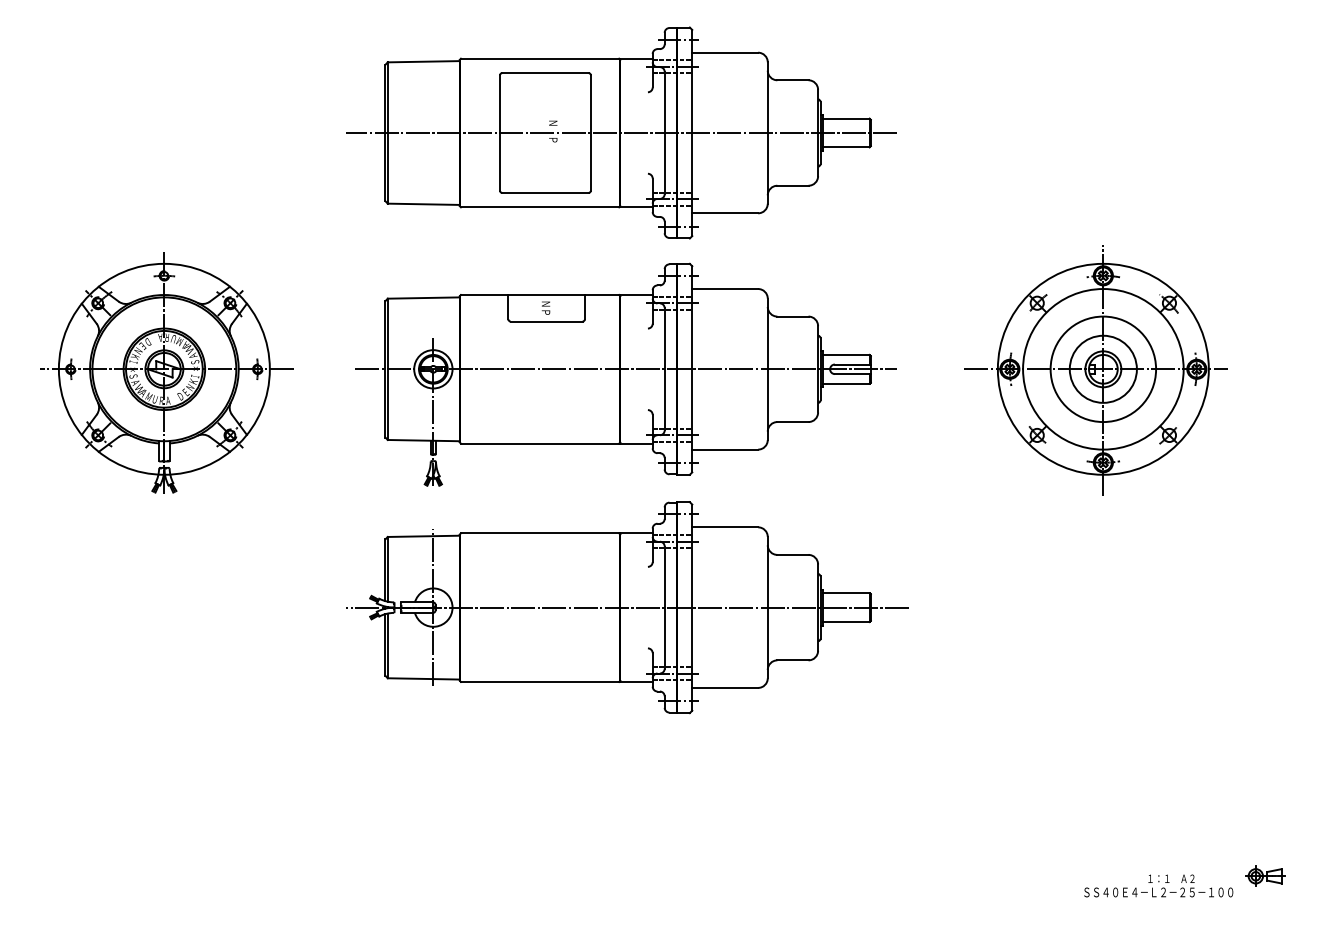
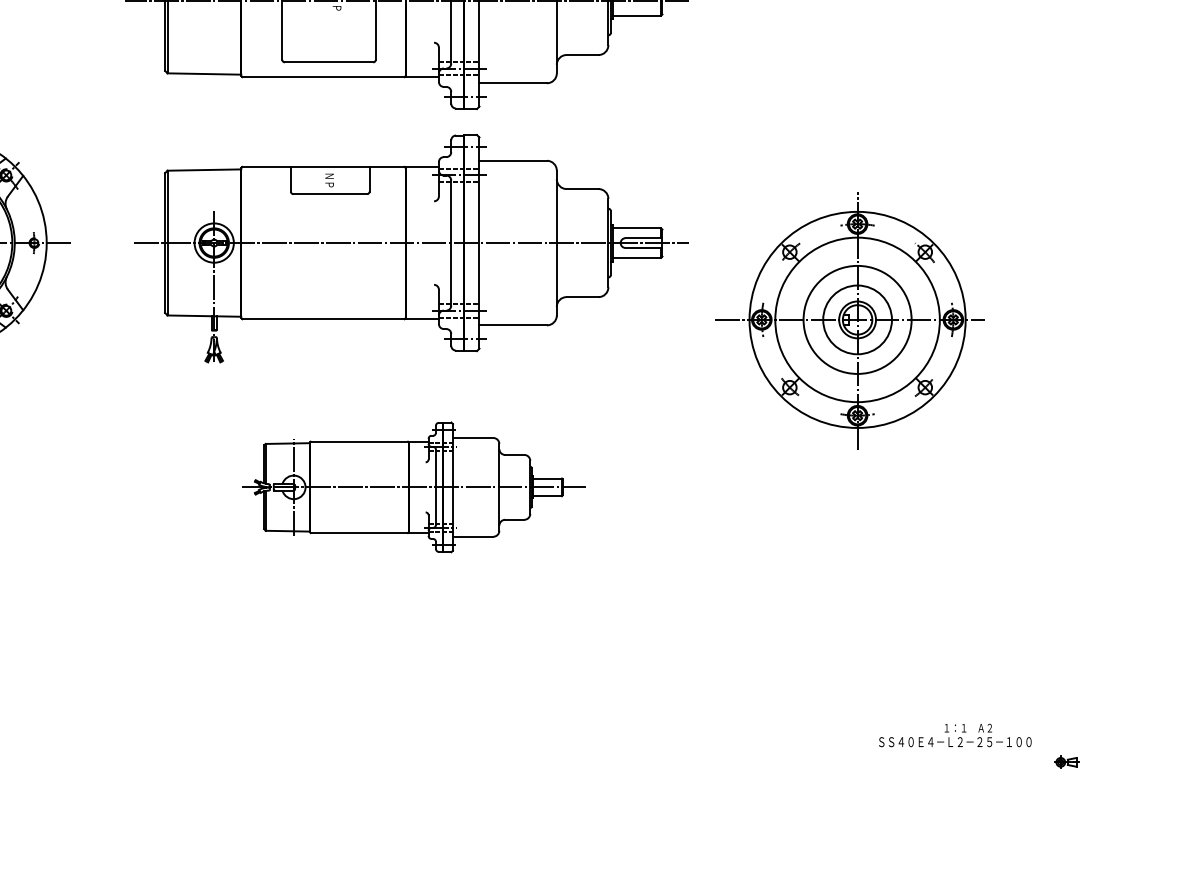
part: (1095, 370) -> (849, 321), moved
part: (627, 607) -> (413, 487), size x0.6
part: (1265, 875) -> (1066, 761), size x0.6
text: (1158, 885) -> (955, 735), moved

